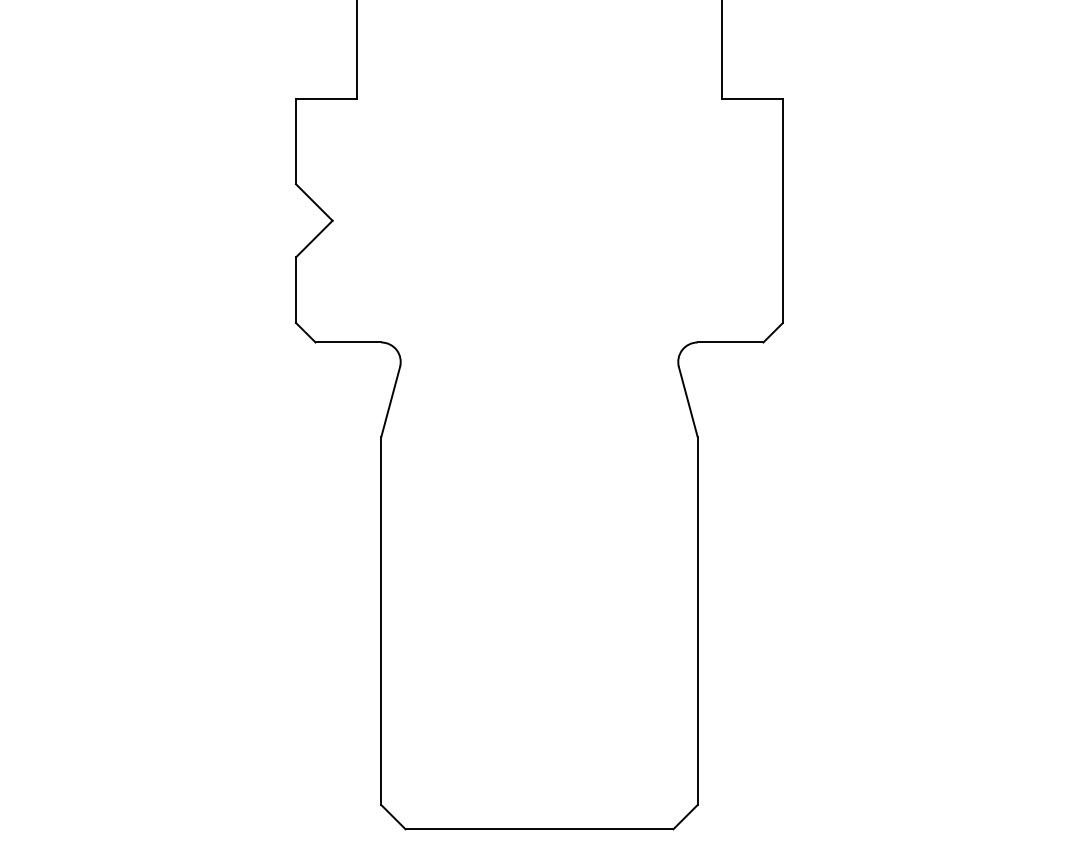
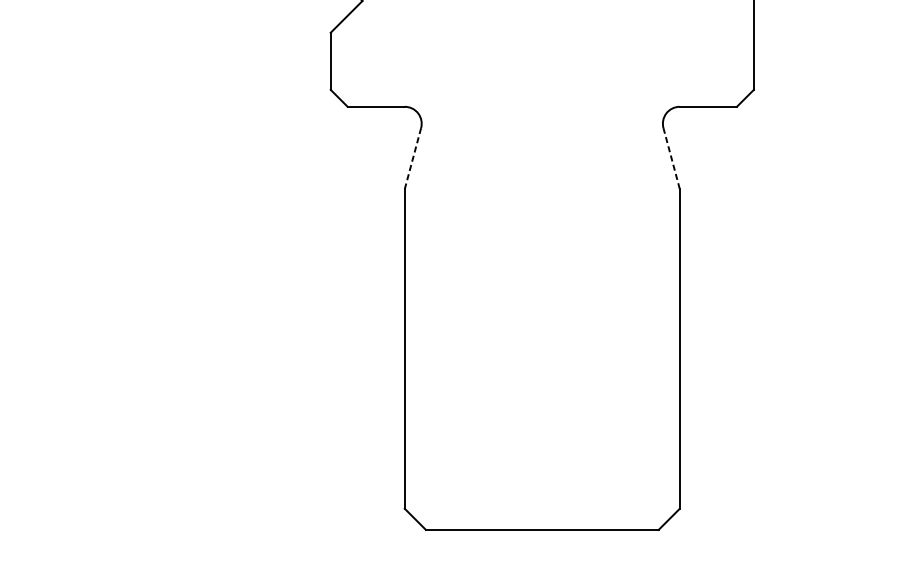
line: (688, 401) -> (671, 158), solid -> dashed
line: (390, 402) -> (412, 158), solid -> dashed

